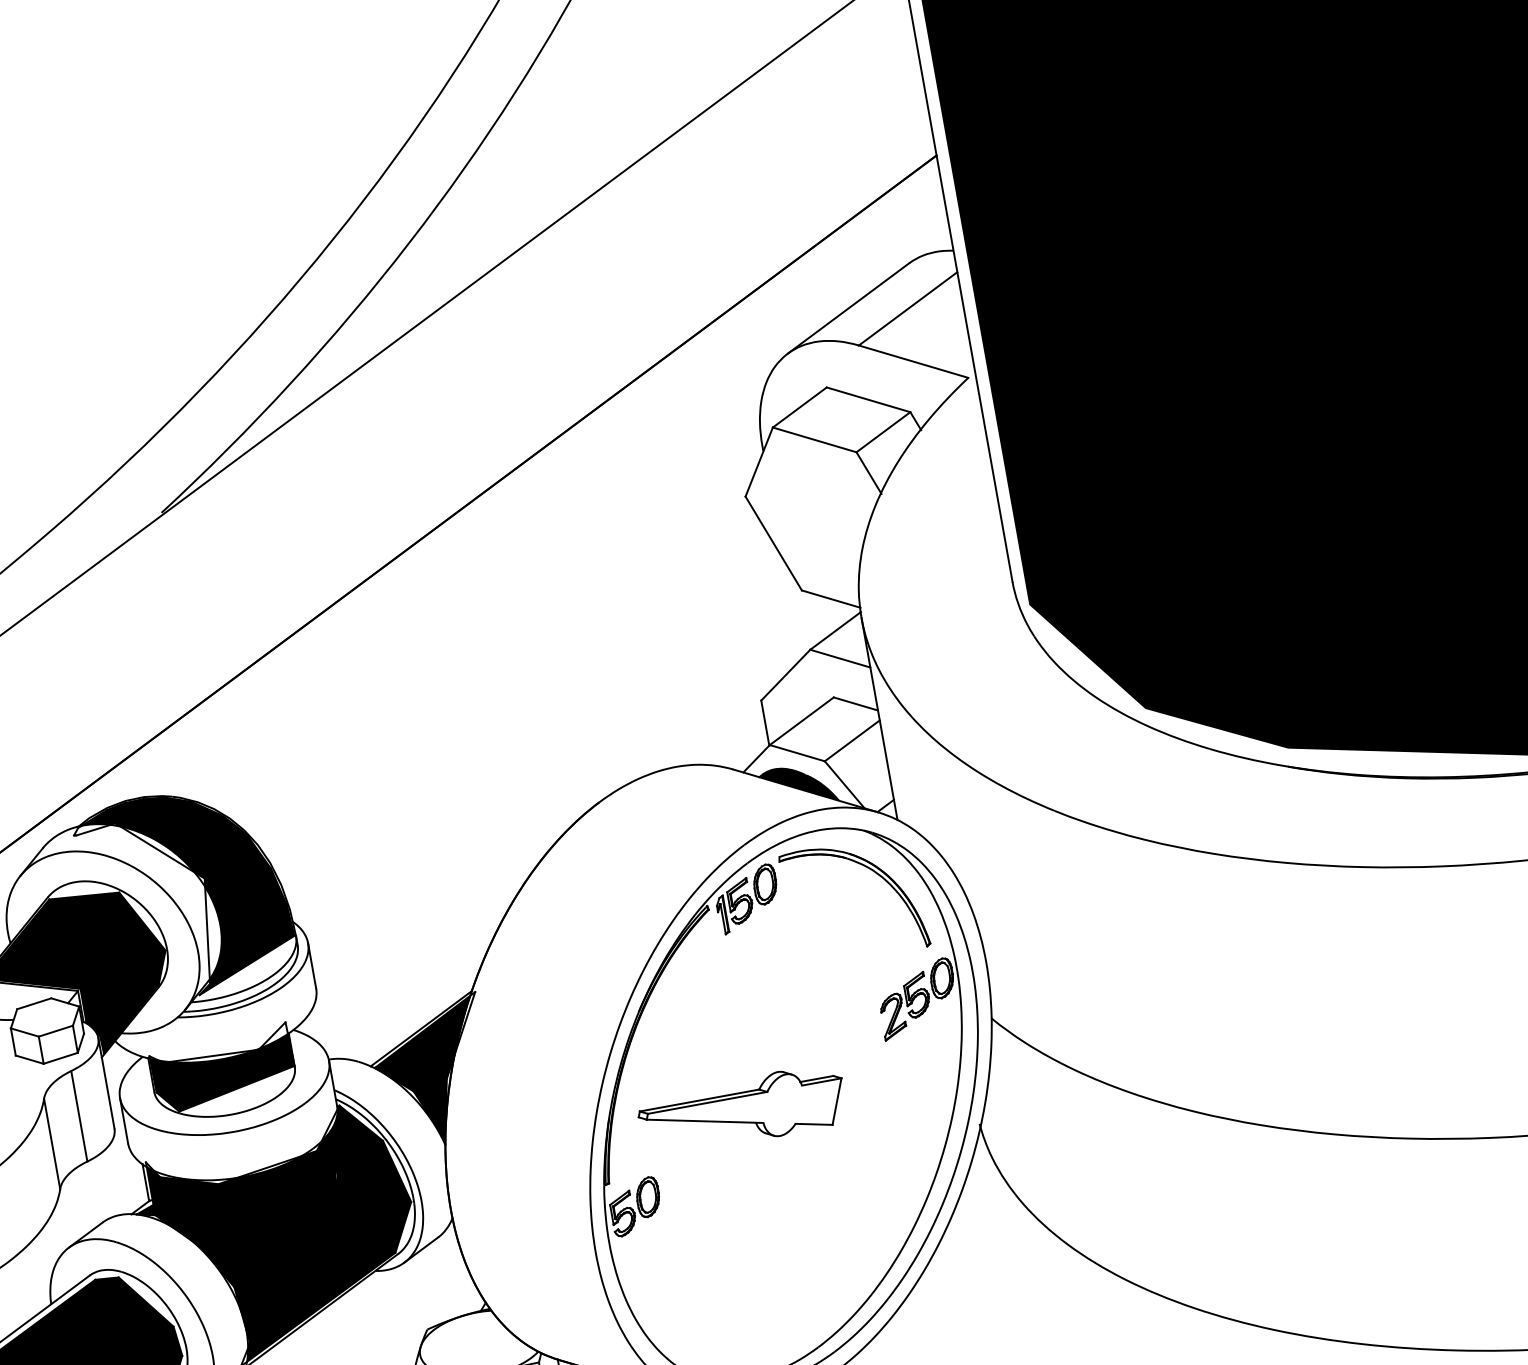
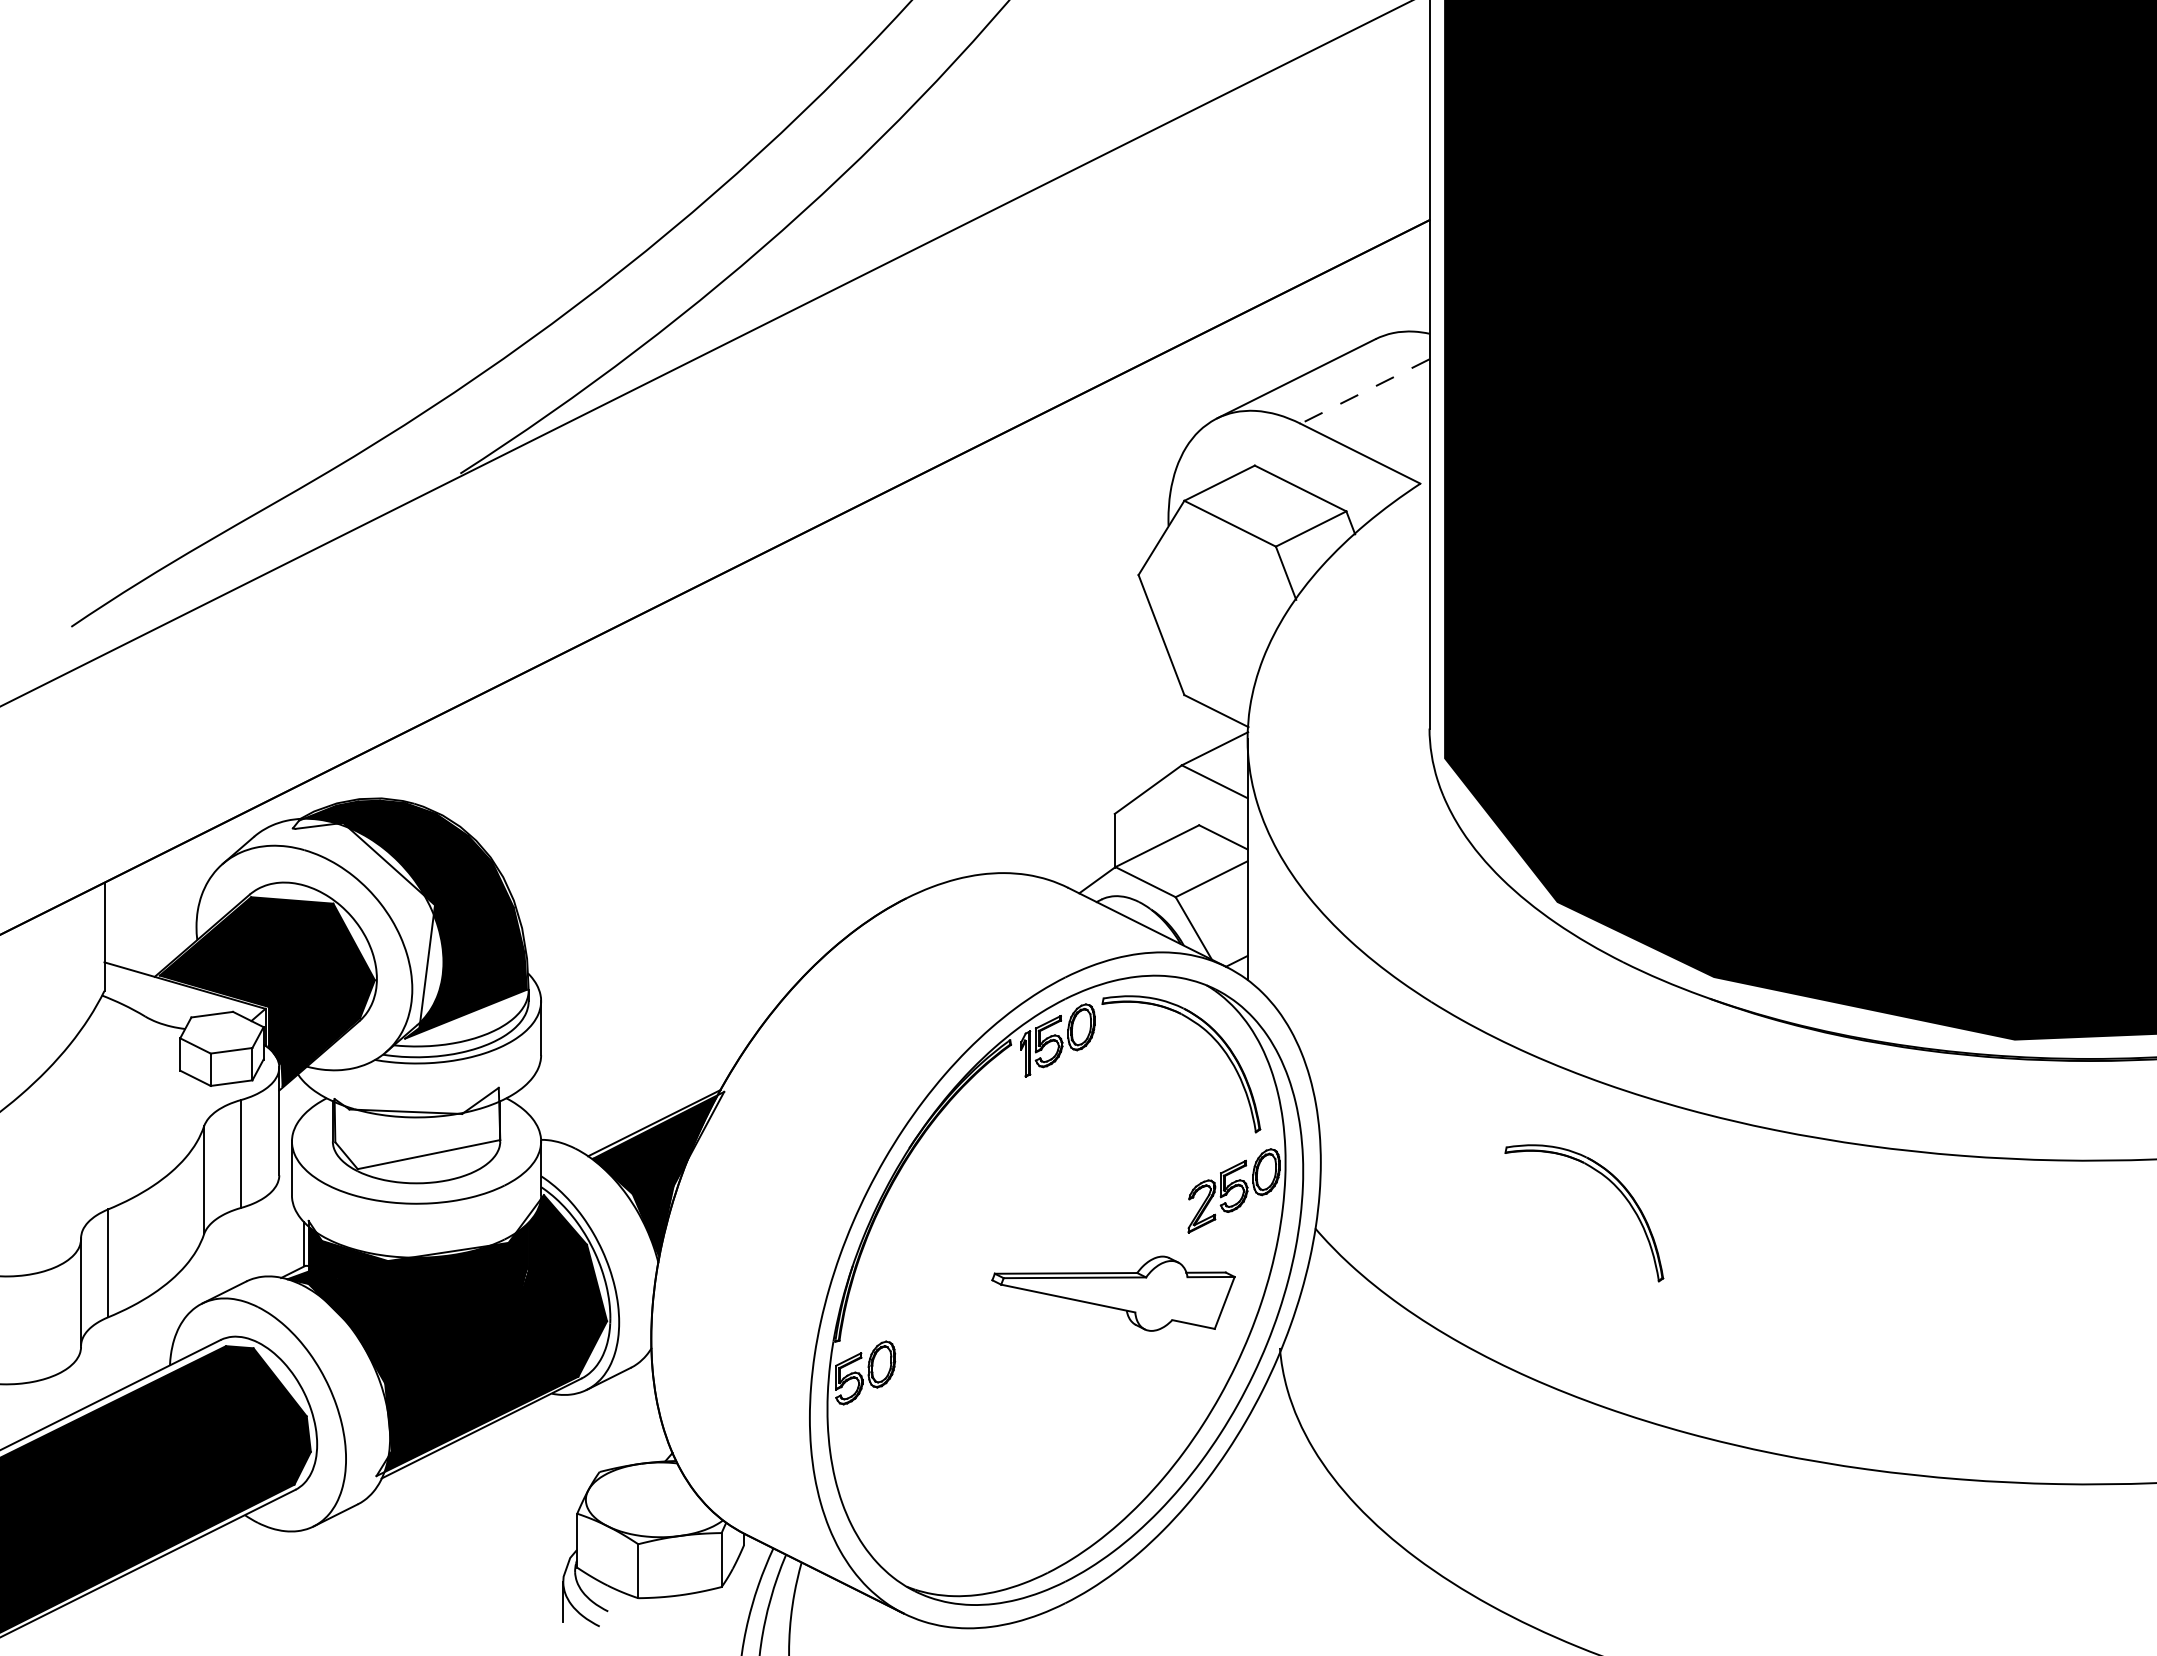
line: (907, 308) -> (1364, 391), solid -> dashed
fill: (797, 786) -> (1138, 920), removed
part: (1234, 937) -> (1612, 1184), added
fill: (224, 1074) -> (417, 1135), removed
part: (742, 1110) -> (1113, 1293), moved

